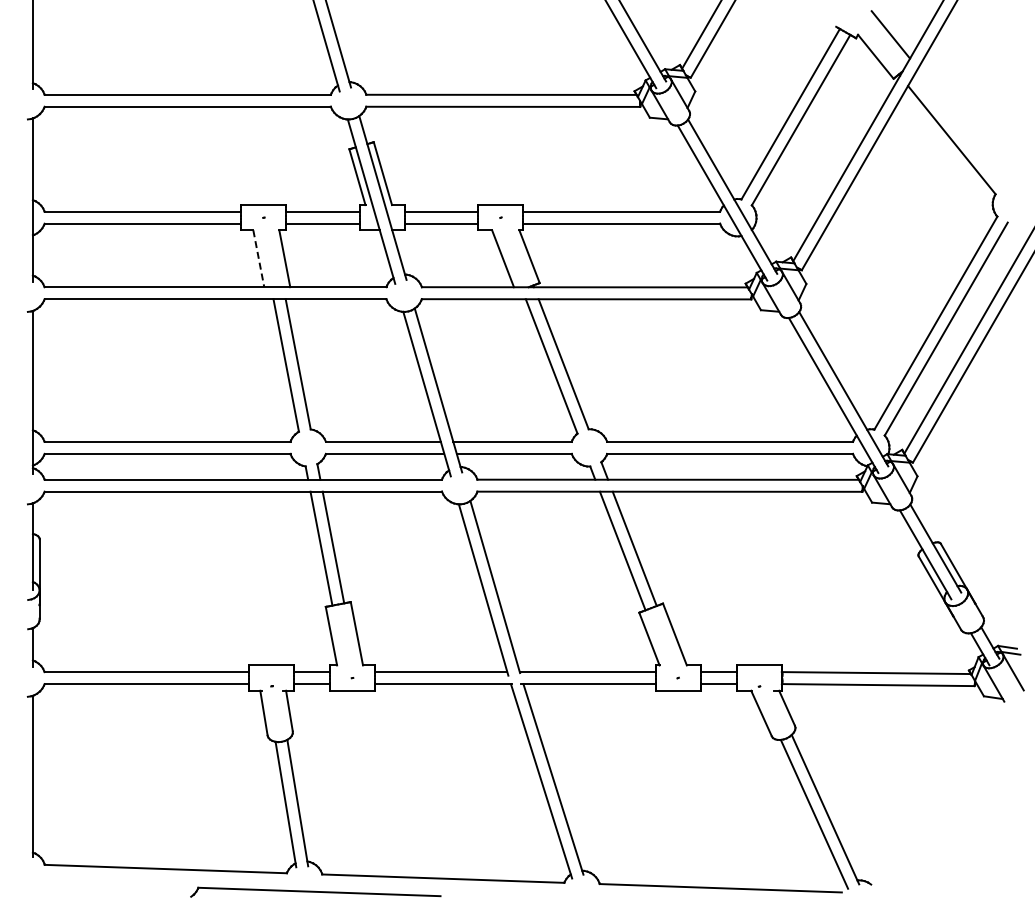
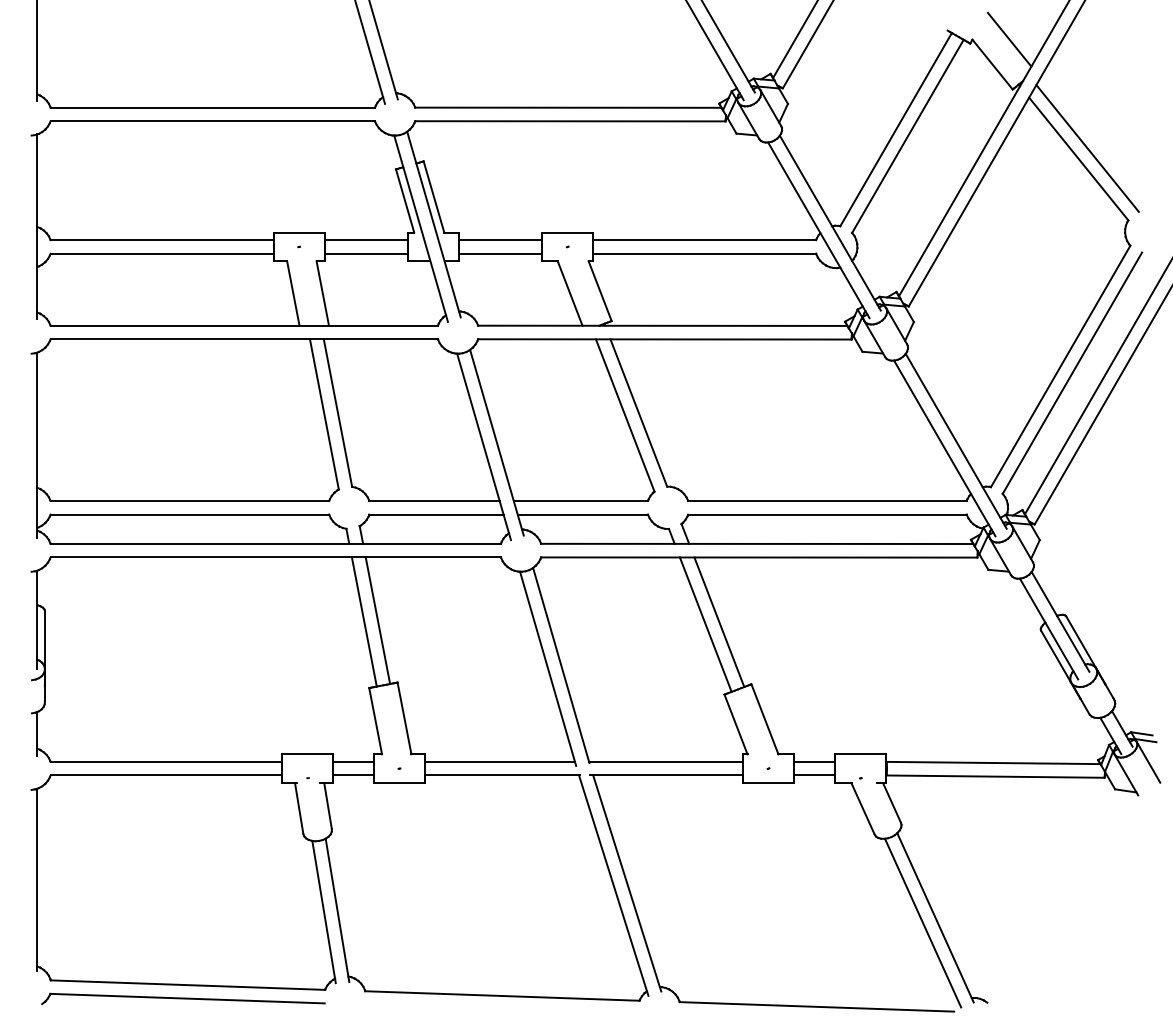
line: (959, 130) -> (1087, 148), added
line: (258, 258) -> (292, 293), dashed -> solid
part: (315, 891) -> (183, 998), moved

